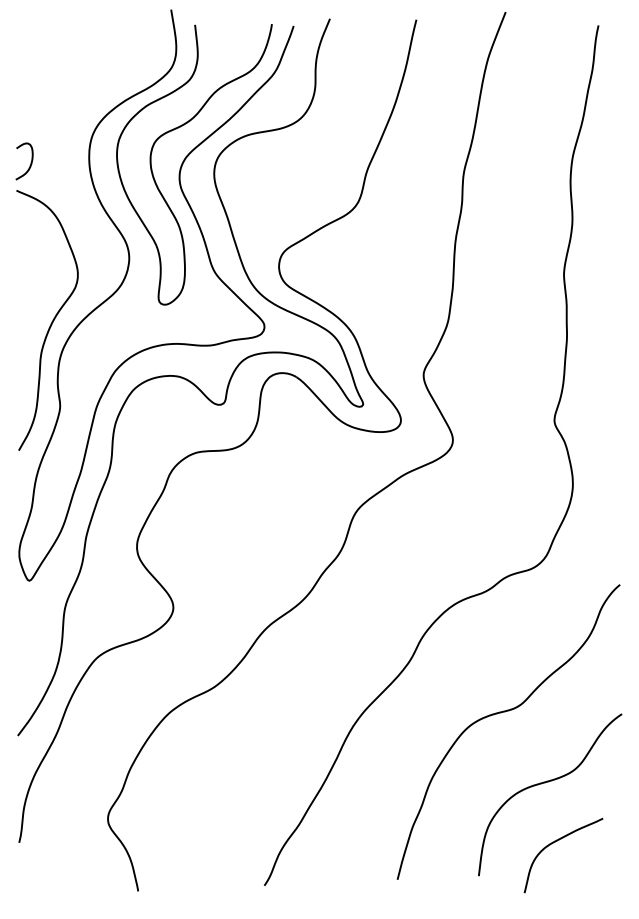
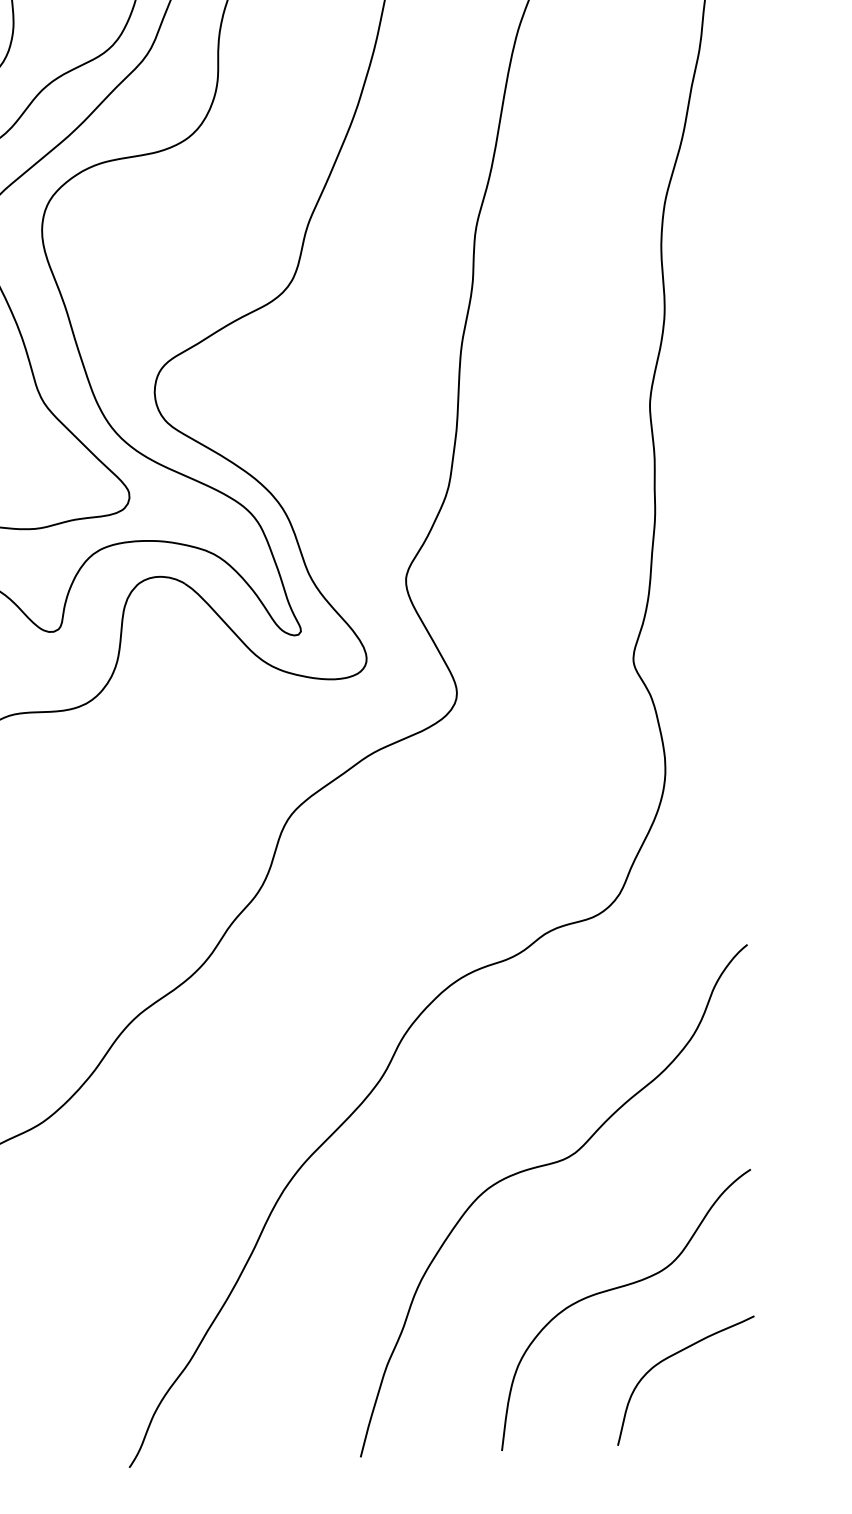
curve: (557, 841) -> (675, 1356), moved

